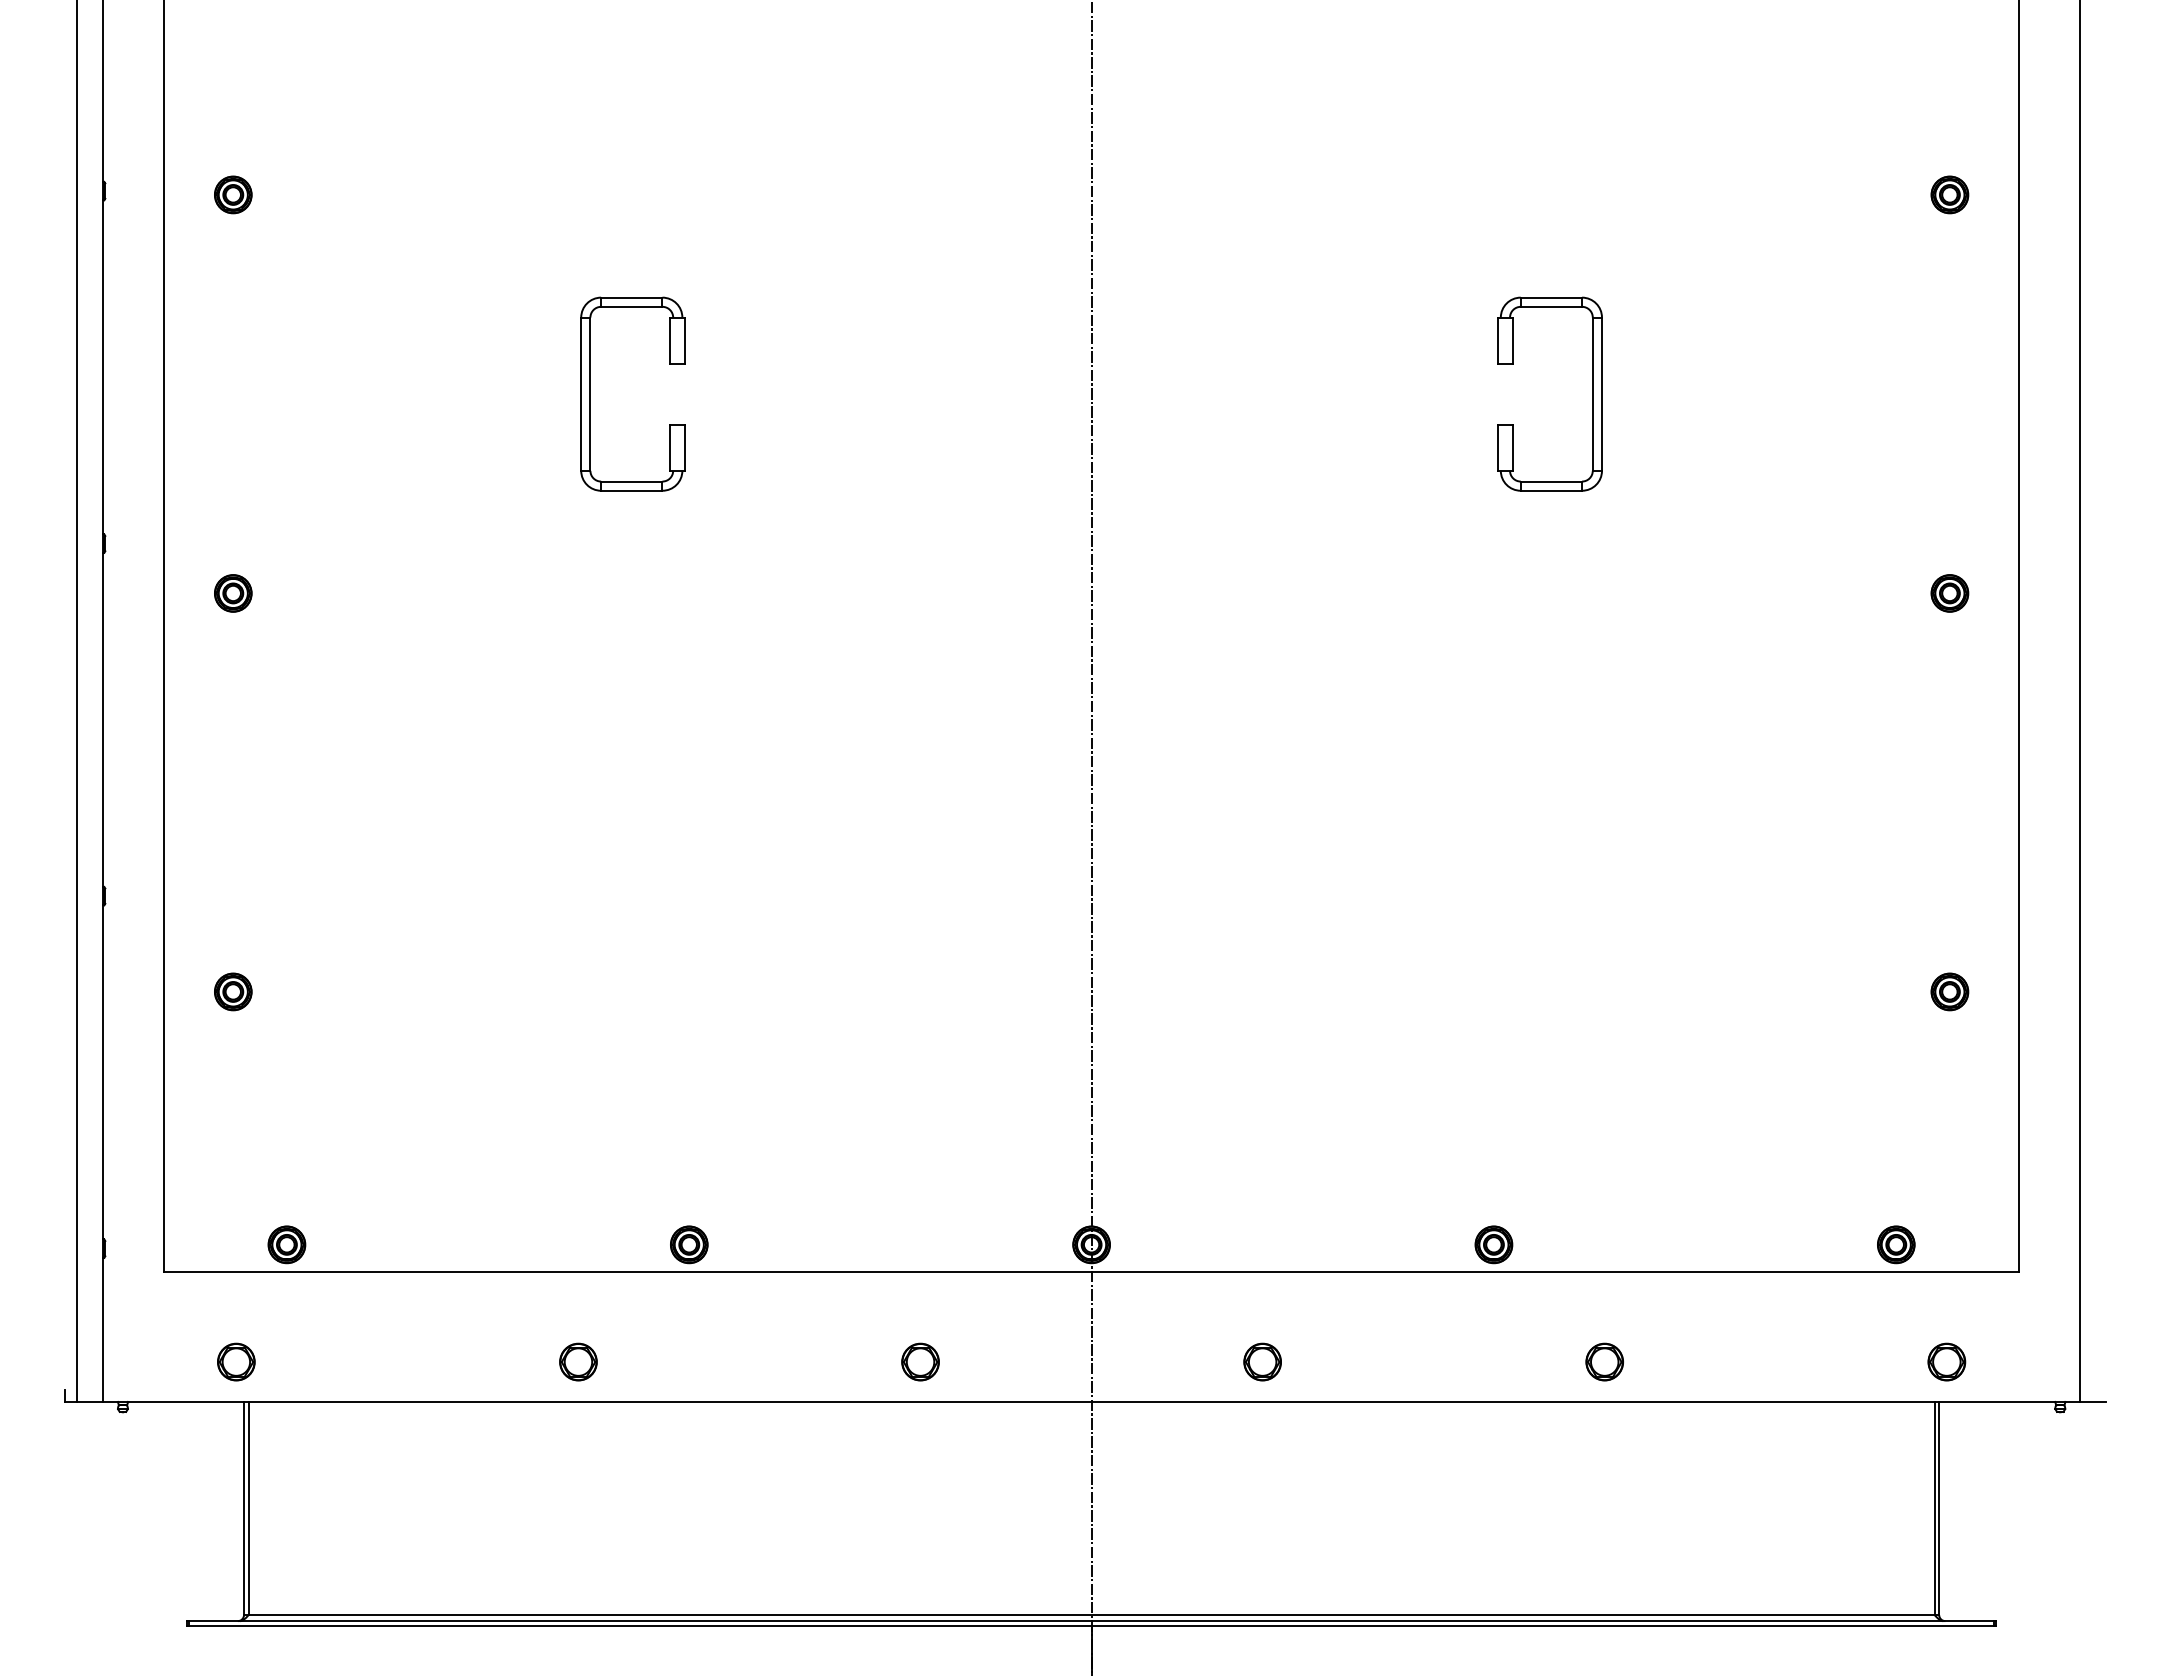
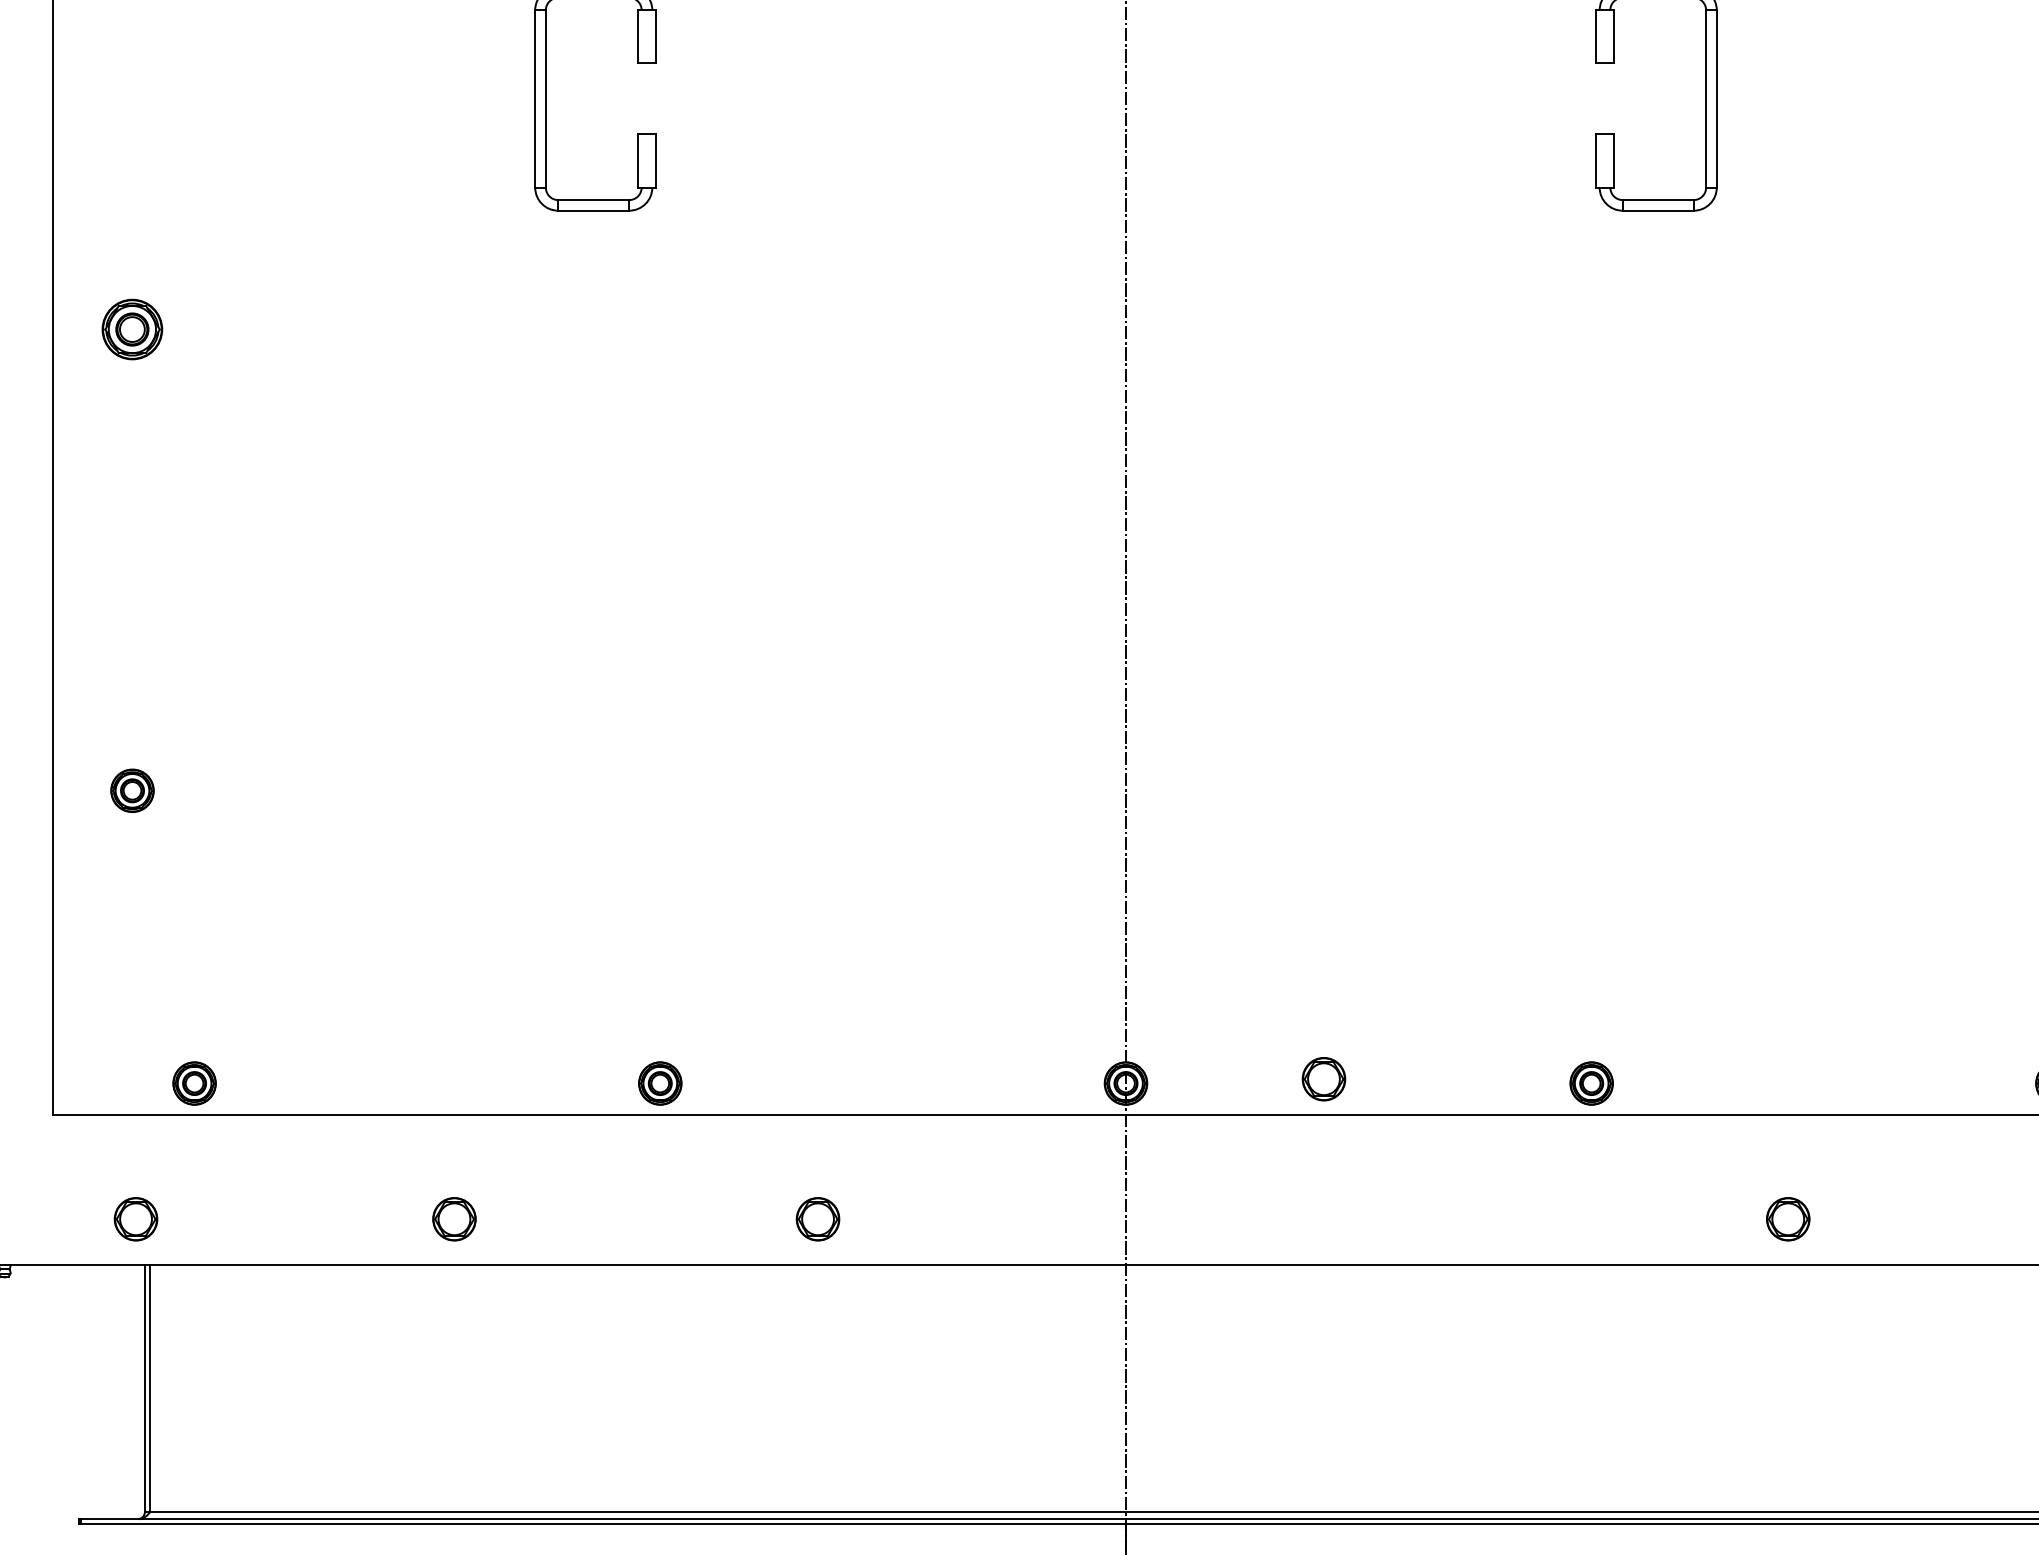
part: (233, 593) -> (132, 329), size x1.4
part: (578, 1361) -> (454, 1218), moved
part: (920, 1361) -> (817, 1218), moved
part: (1262, 1361) -> (1323, 1078), moved
part: (1604, 1361) -> (1787, 1218), moved

